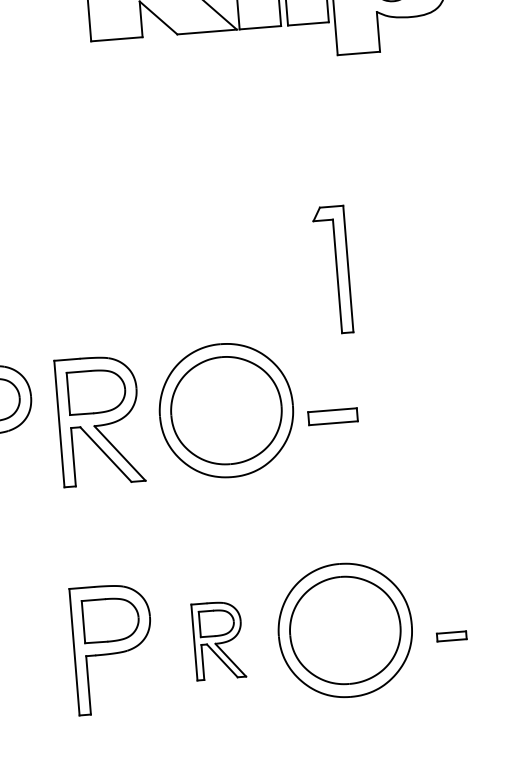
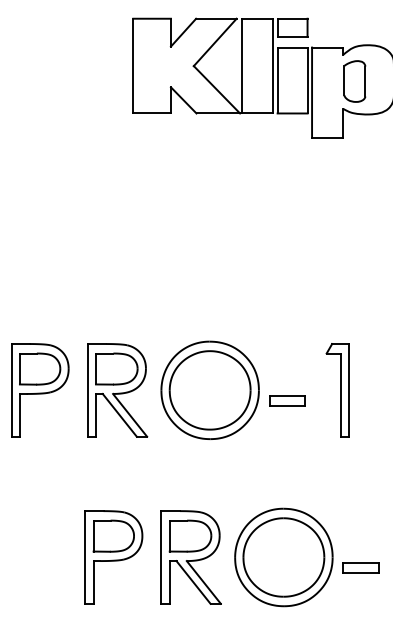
part: (332, 270) -> (337, 390), moved
part: (450, 635) -> (360, 567), size x1.67
part: (217, 640) -> (190, 557), size x1.67

